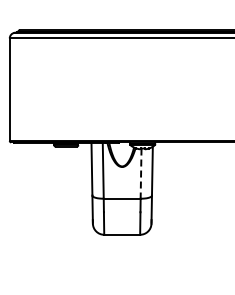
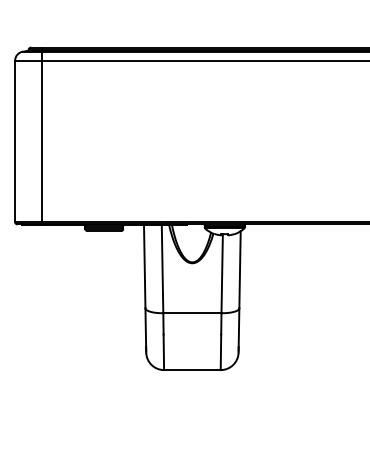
line: (26, 86) -> (41, 136), added
line: (141, 174) -> (222, 275), dashed -> solid

